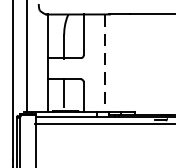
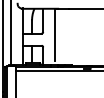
line: (105, 61) -> (55, 35), dashed -> solid

